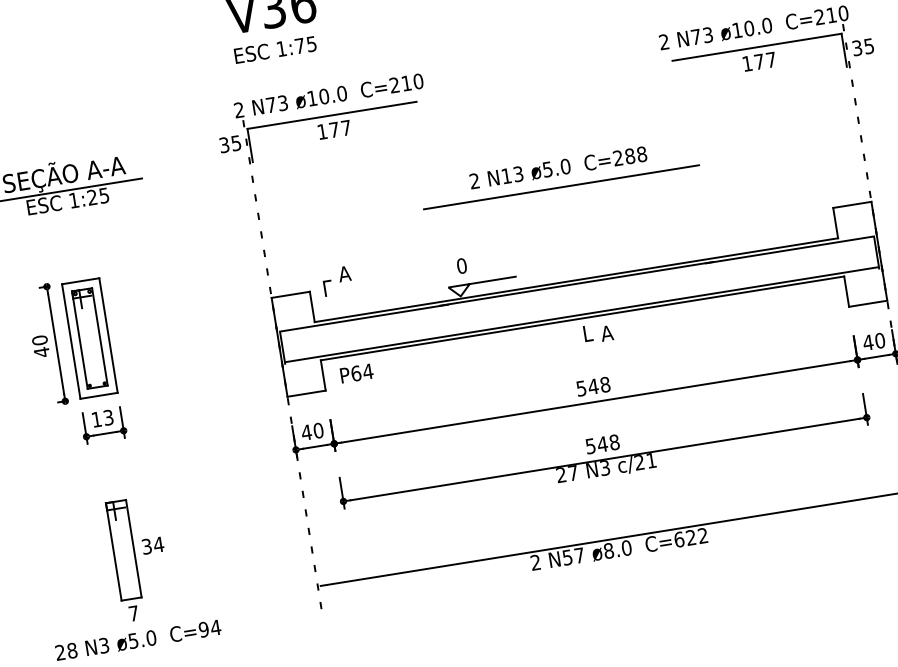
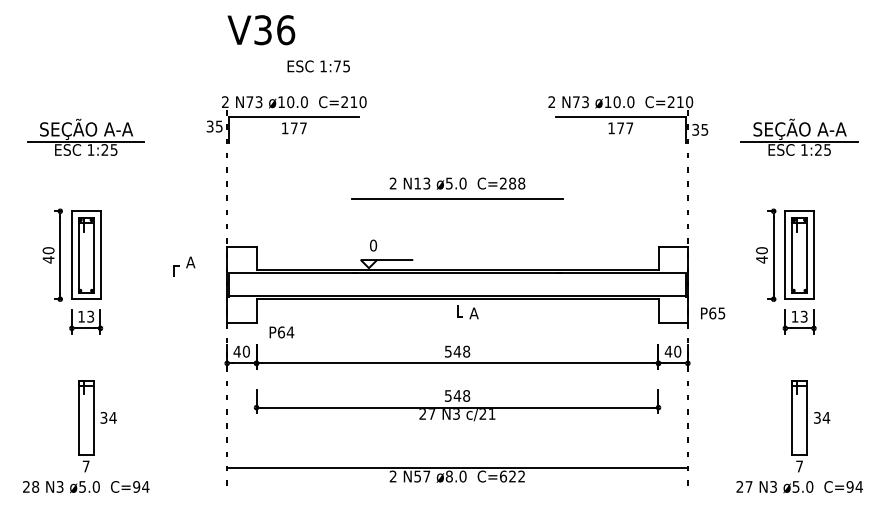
text: (275, 50) -> (318, 66), moved
part: (337, 280) -> (184, 266), moved
text: (356, 373) -> (281, 332), moved

